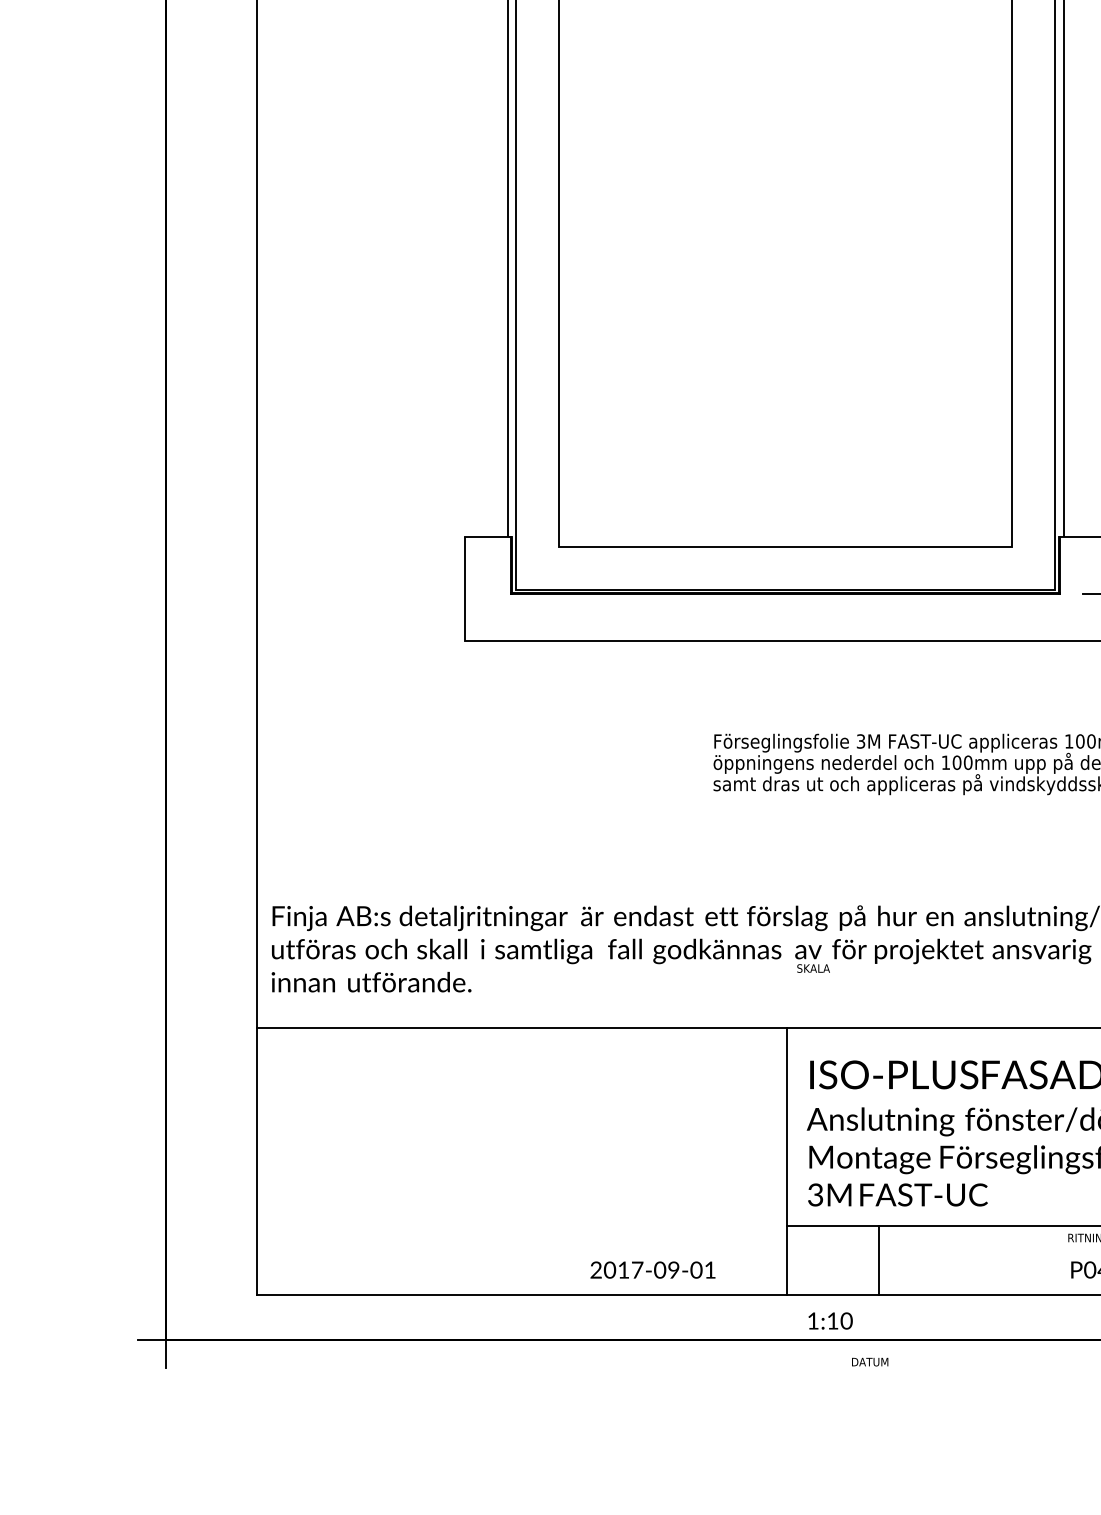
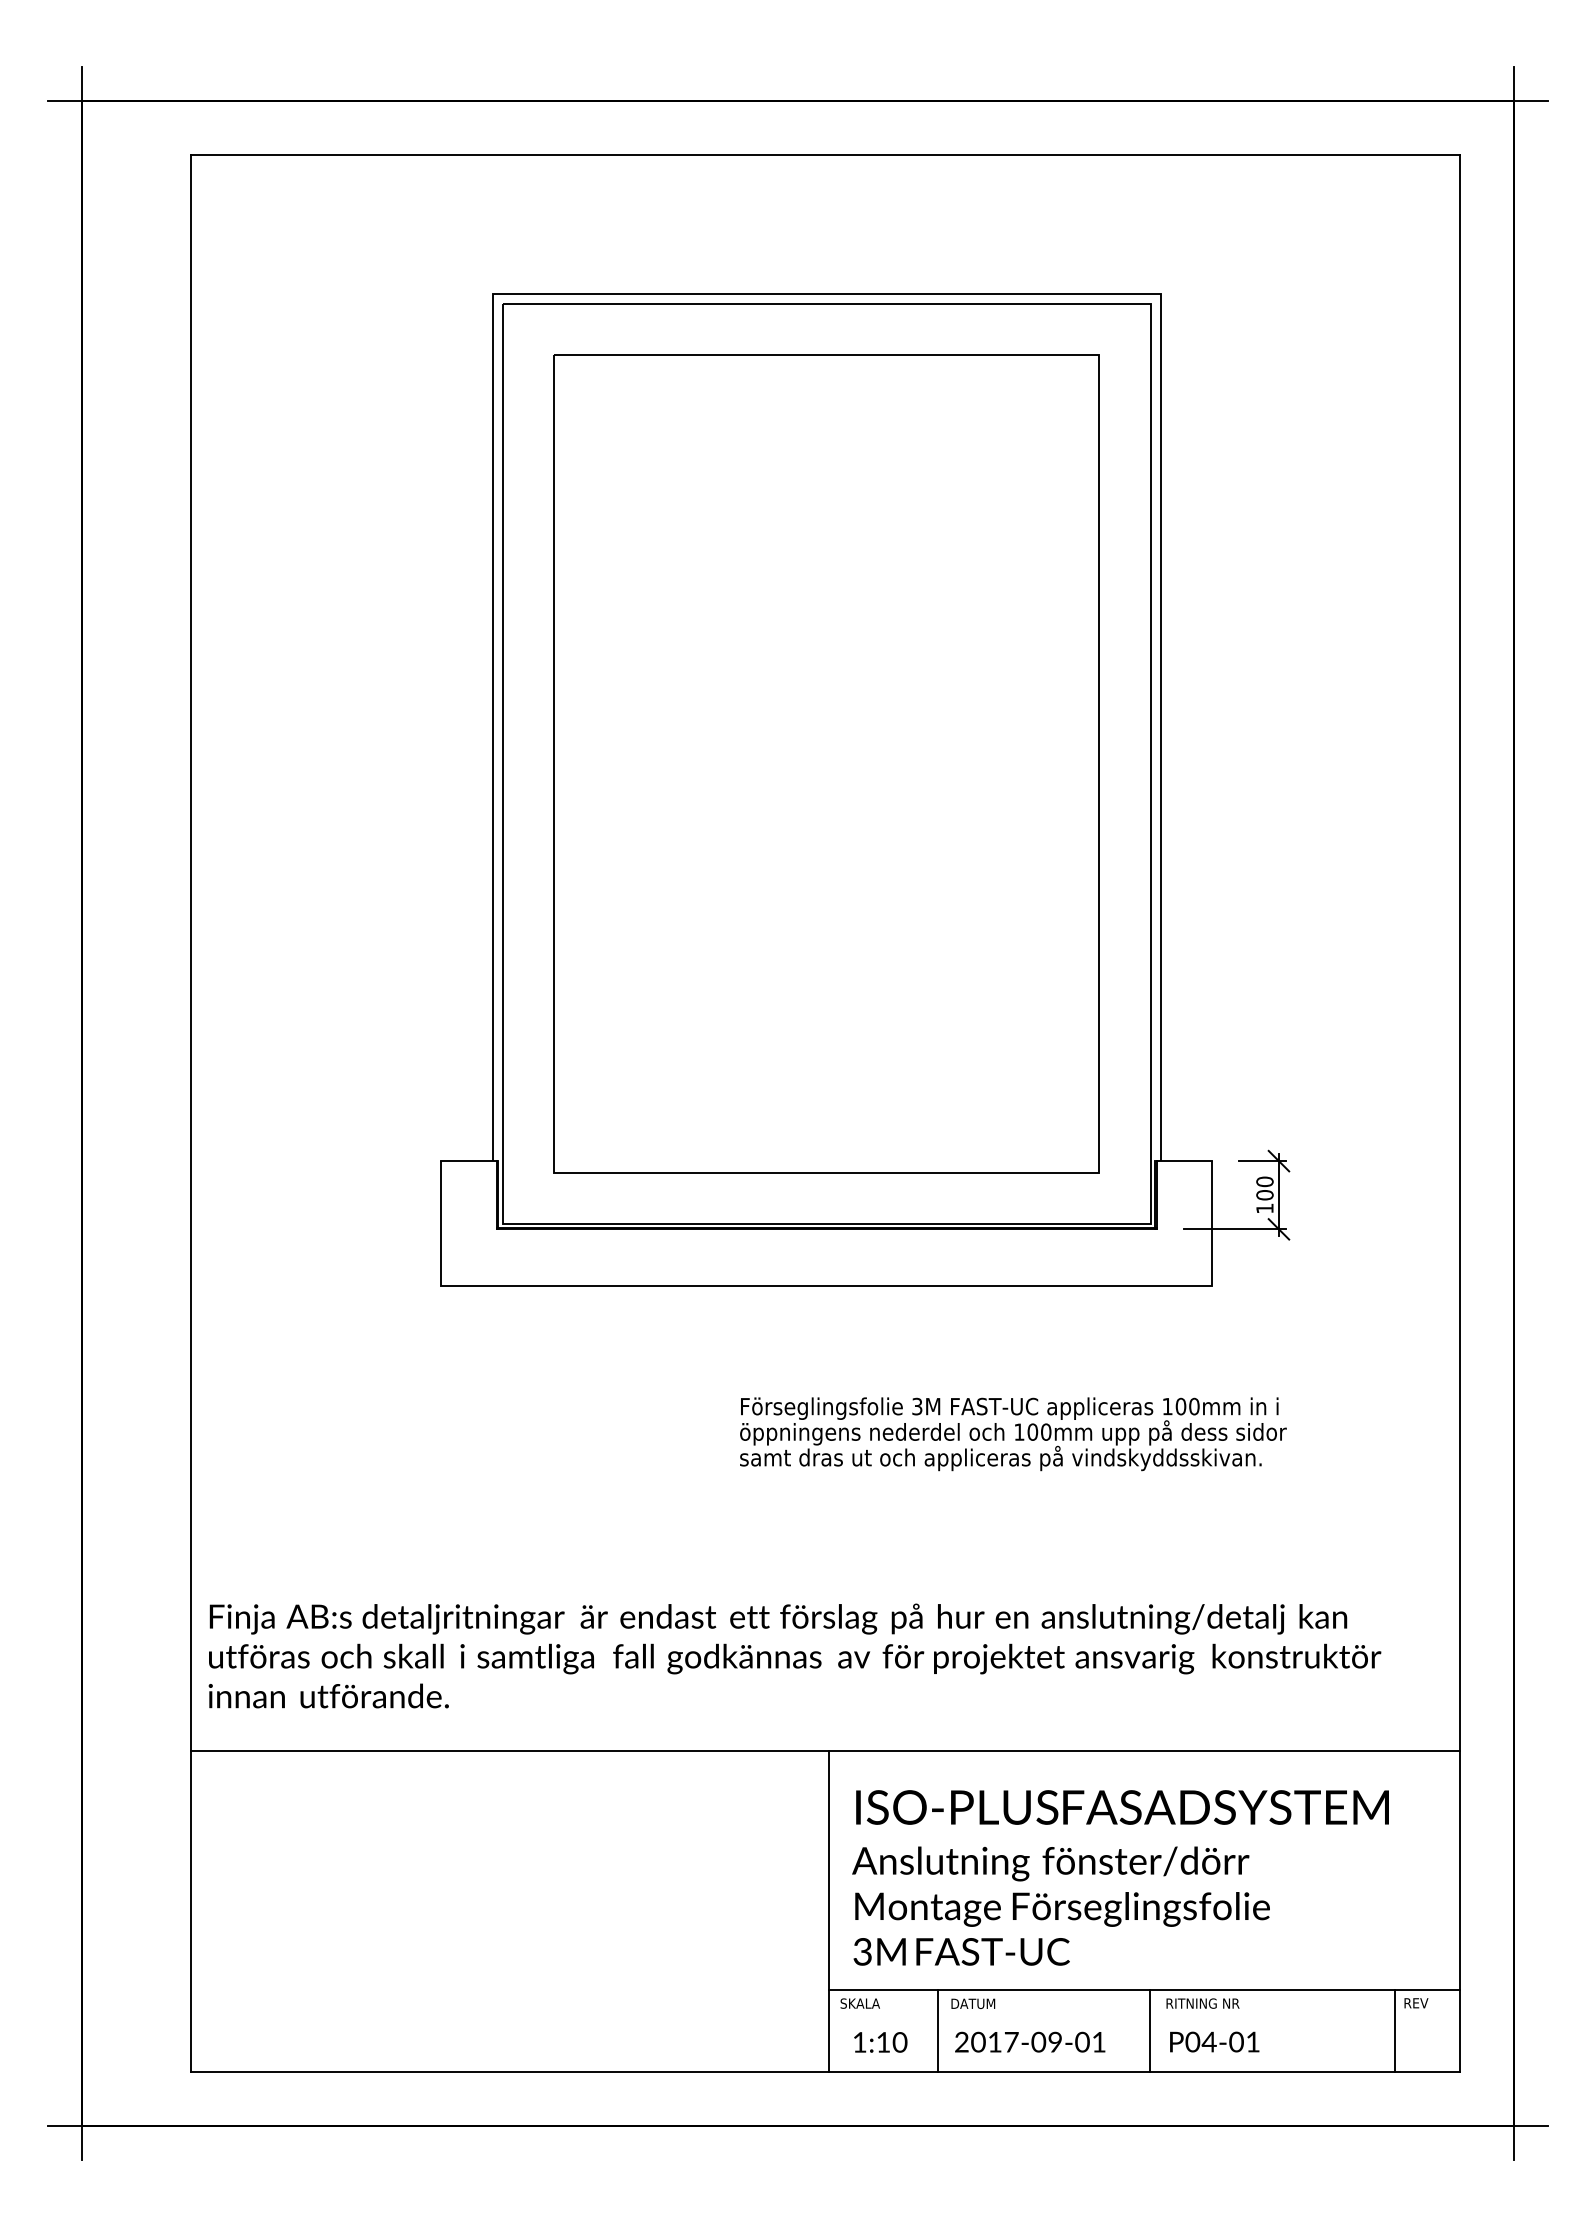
text: (812, 968) -> (859, 2003), moved
line: (1054, 1260) -> (1149, 2030), added
text: (653, 1269) -> (1030, 2041), moved
text: (830, 1321) -> (880, 2042), moved
text: (870, 1361) -> (973, 2003), moved

